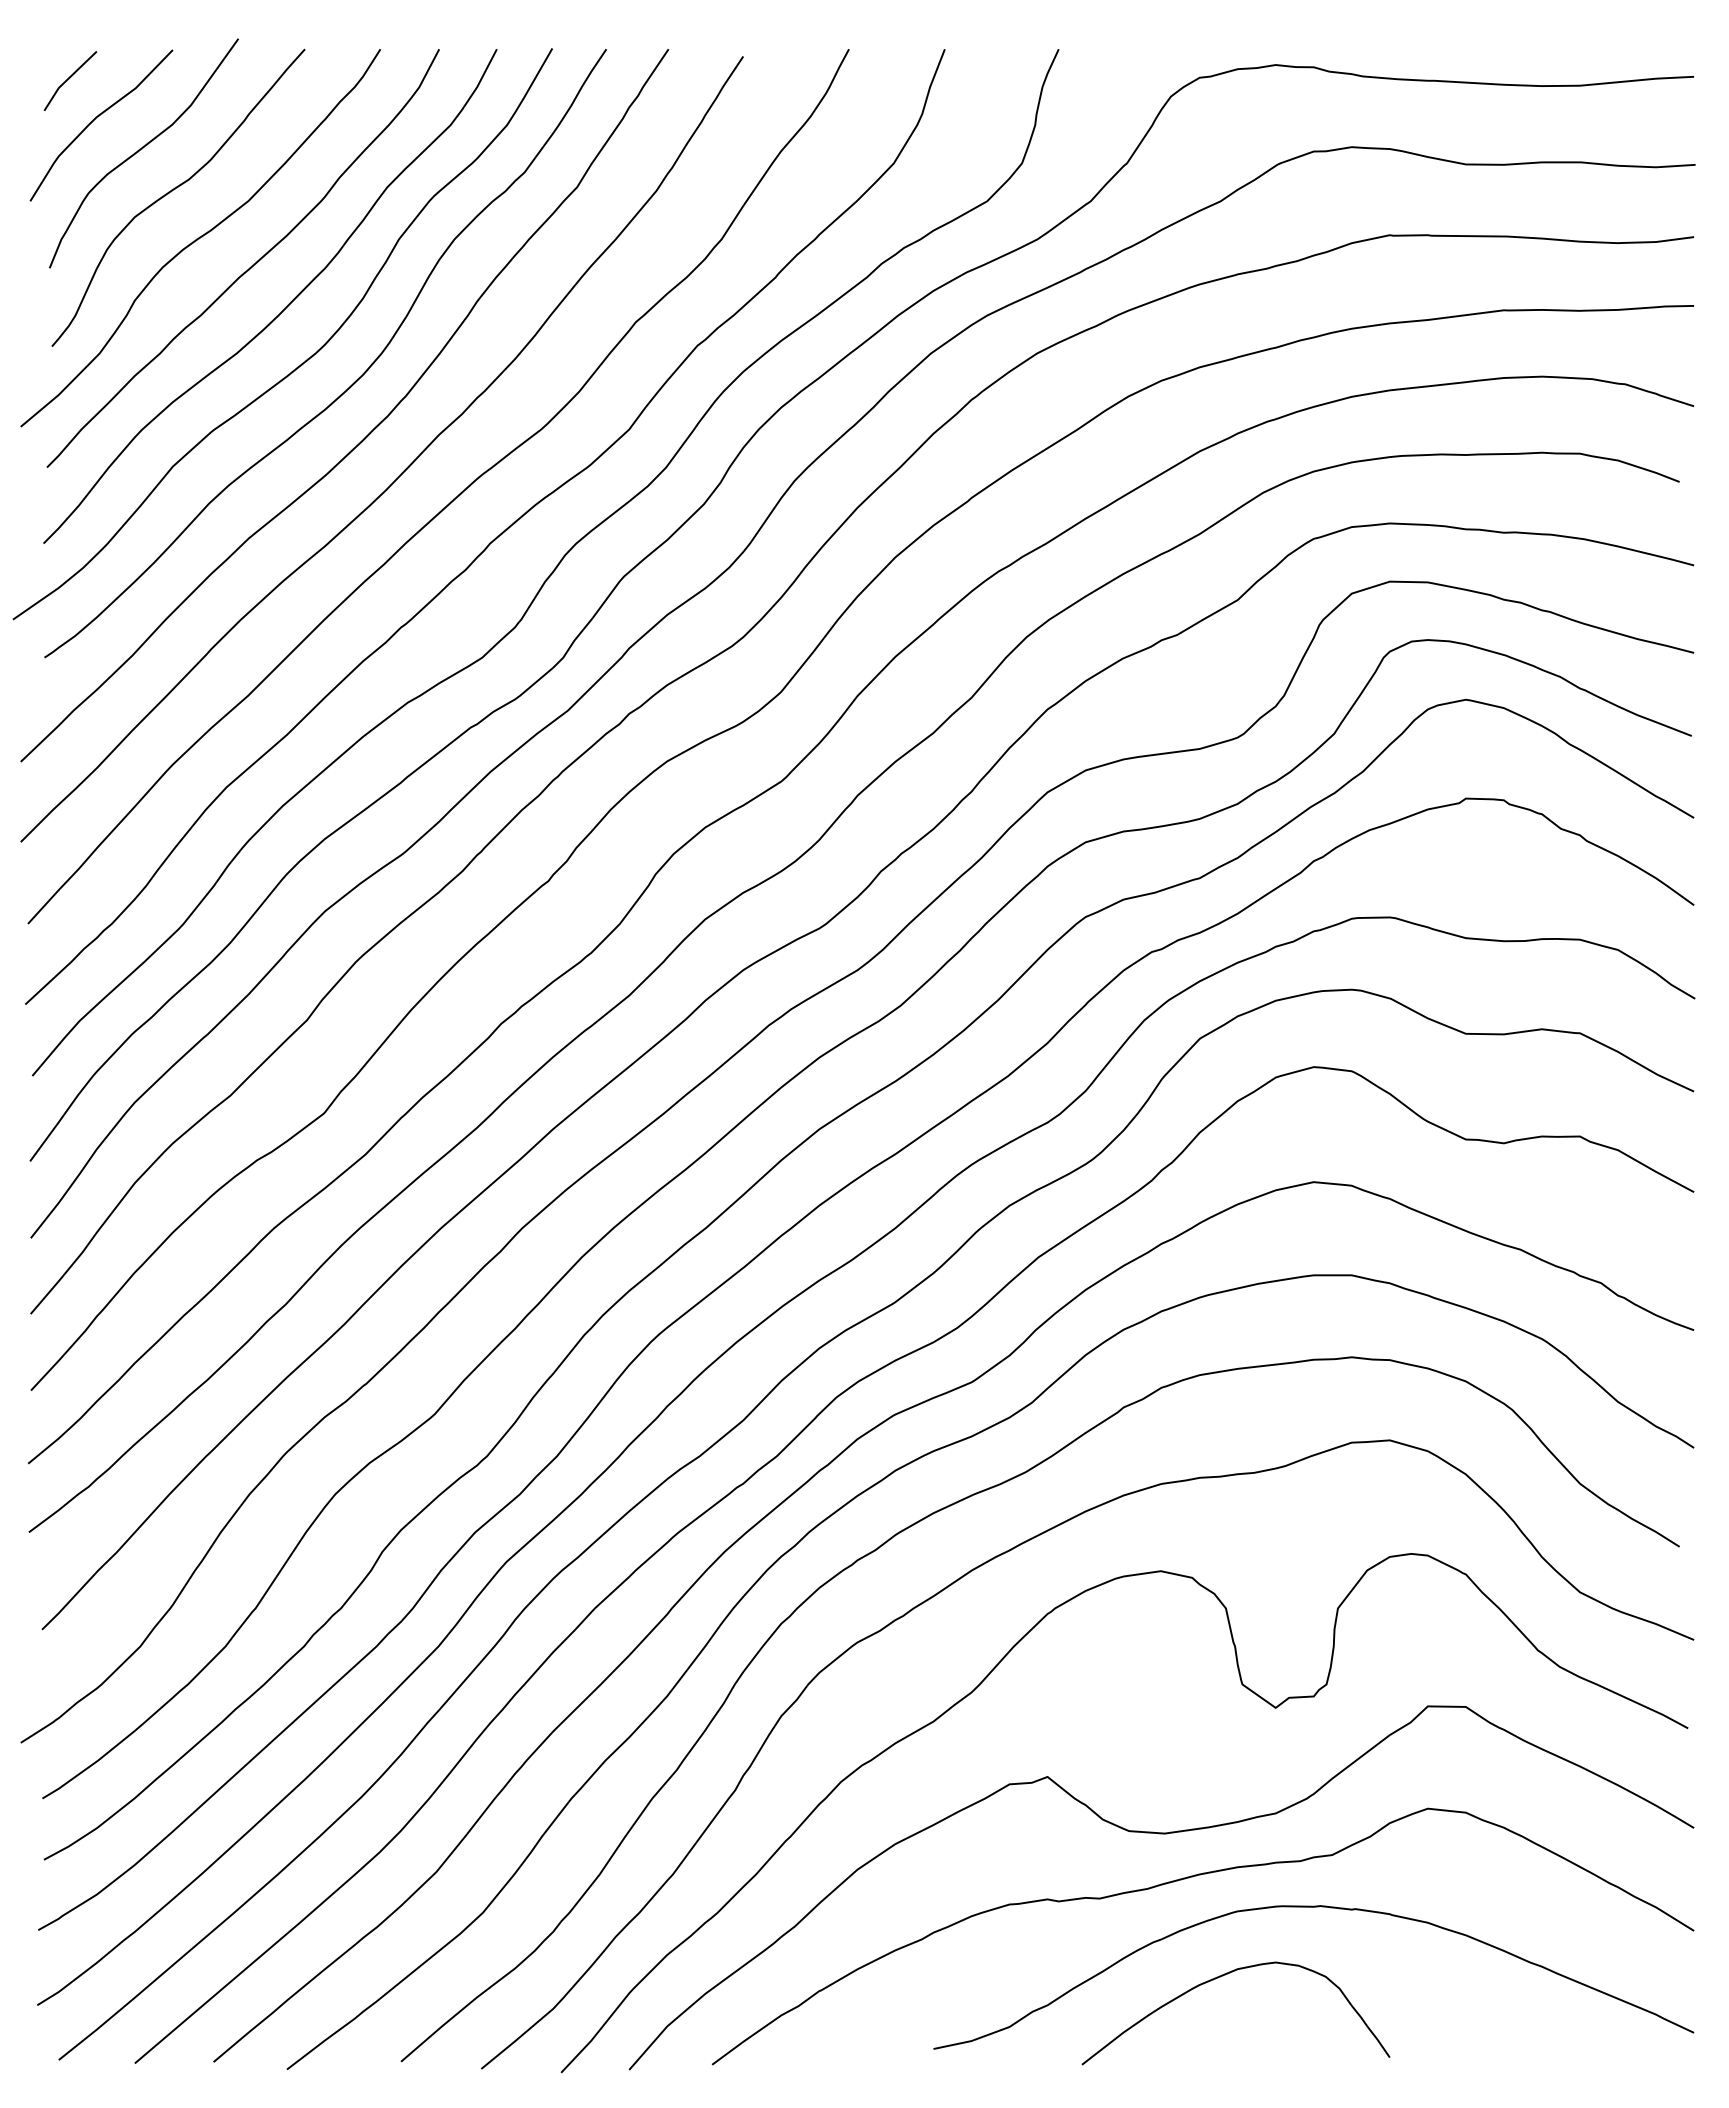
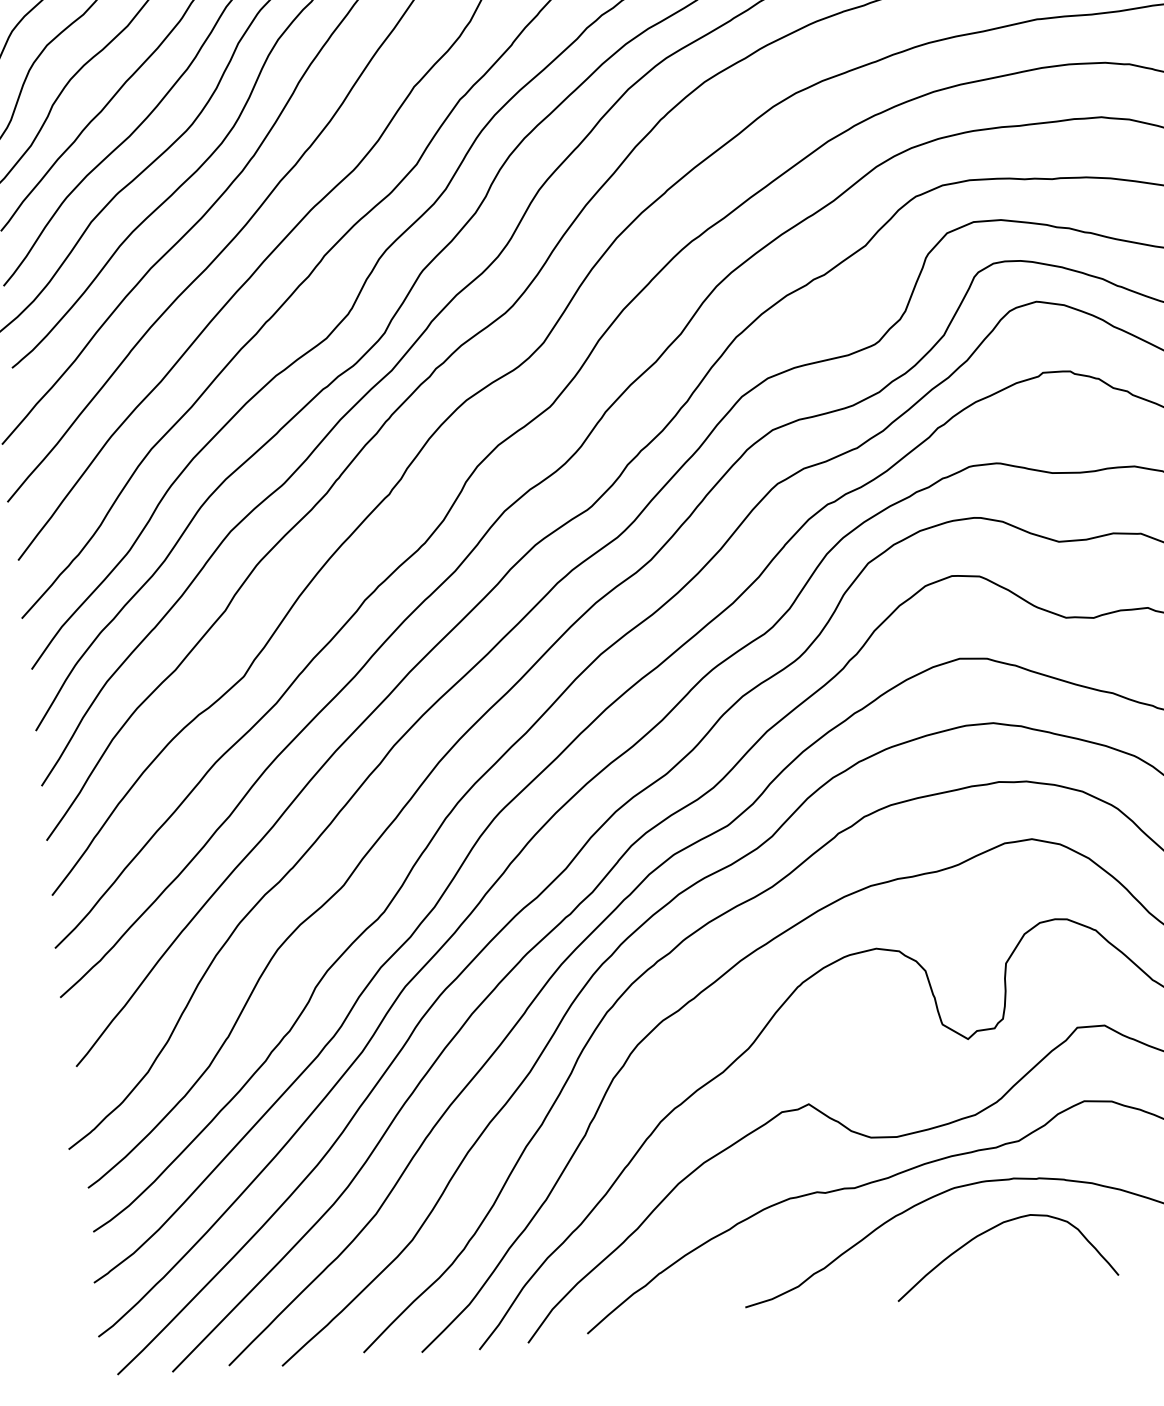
curve: (1223, 1976) -> (993, 1228), moved

